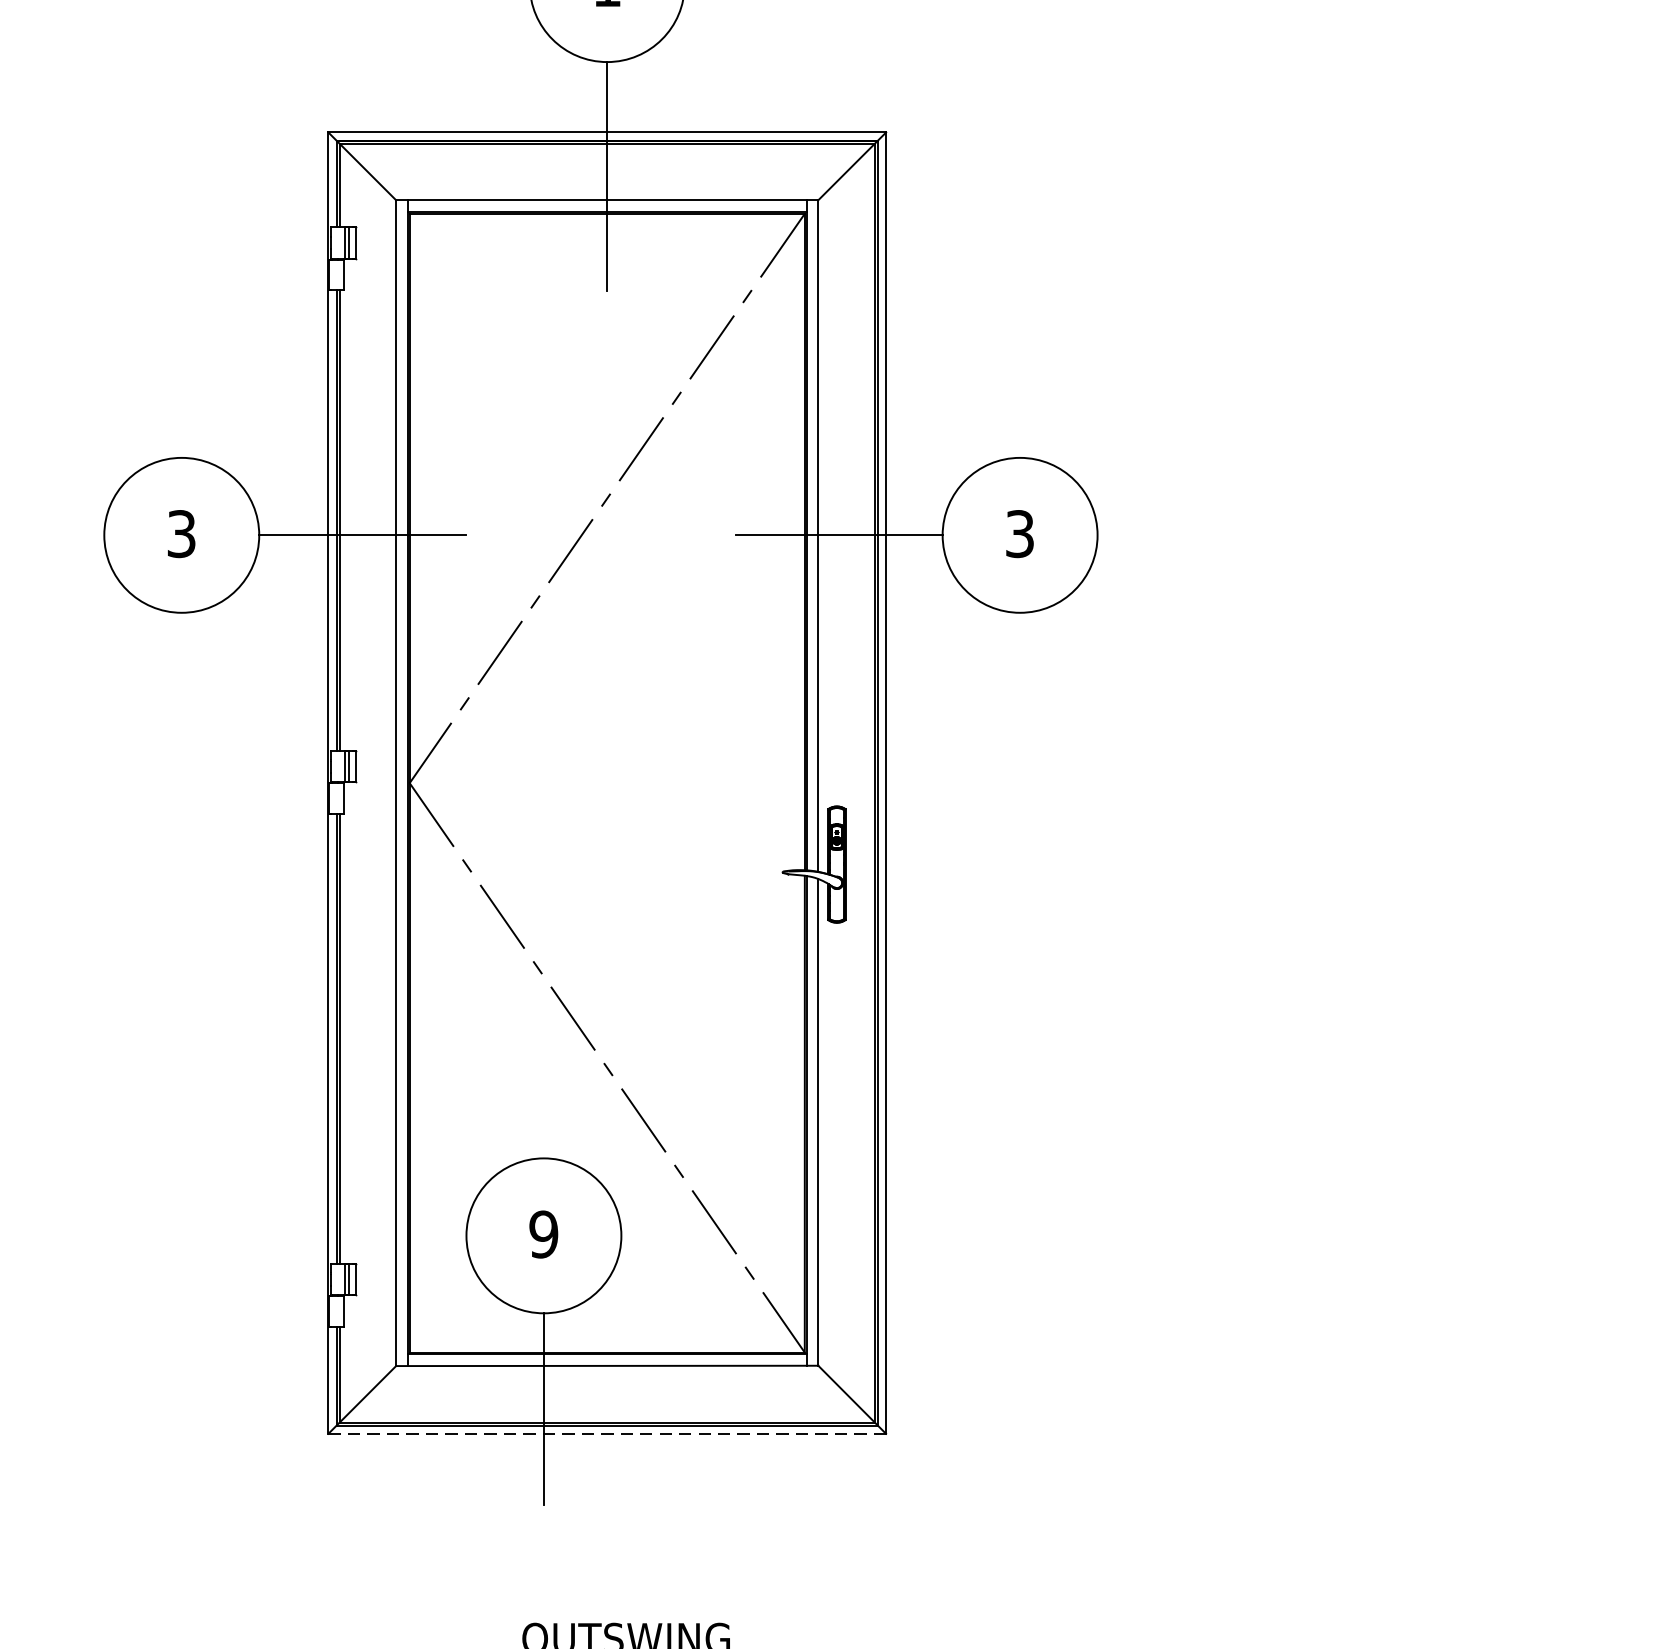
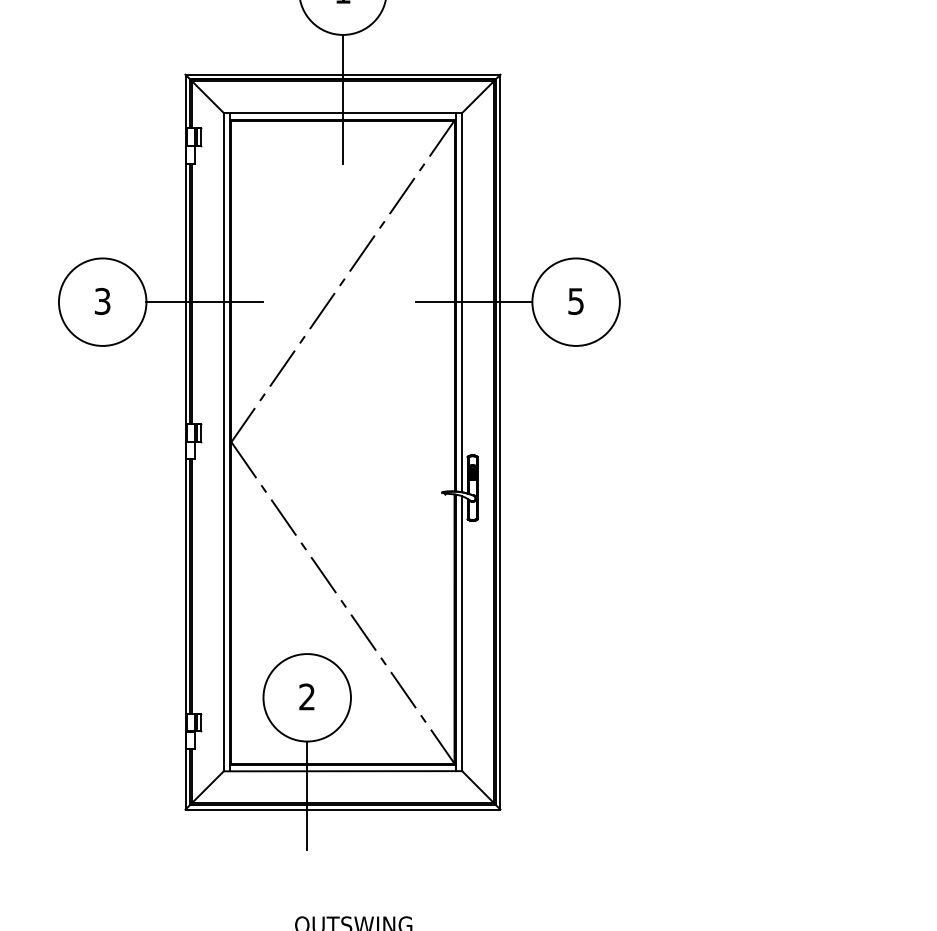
text: (1020, 532) -> (576, 300), 3 -> 5
text: (544, 1233) -> (307, 696), 9 -> 2
line: (608, 1433) -> (343, 809), dashed -> solid

